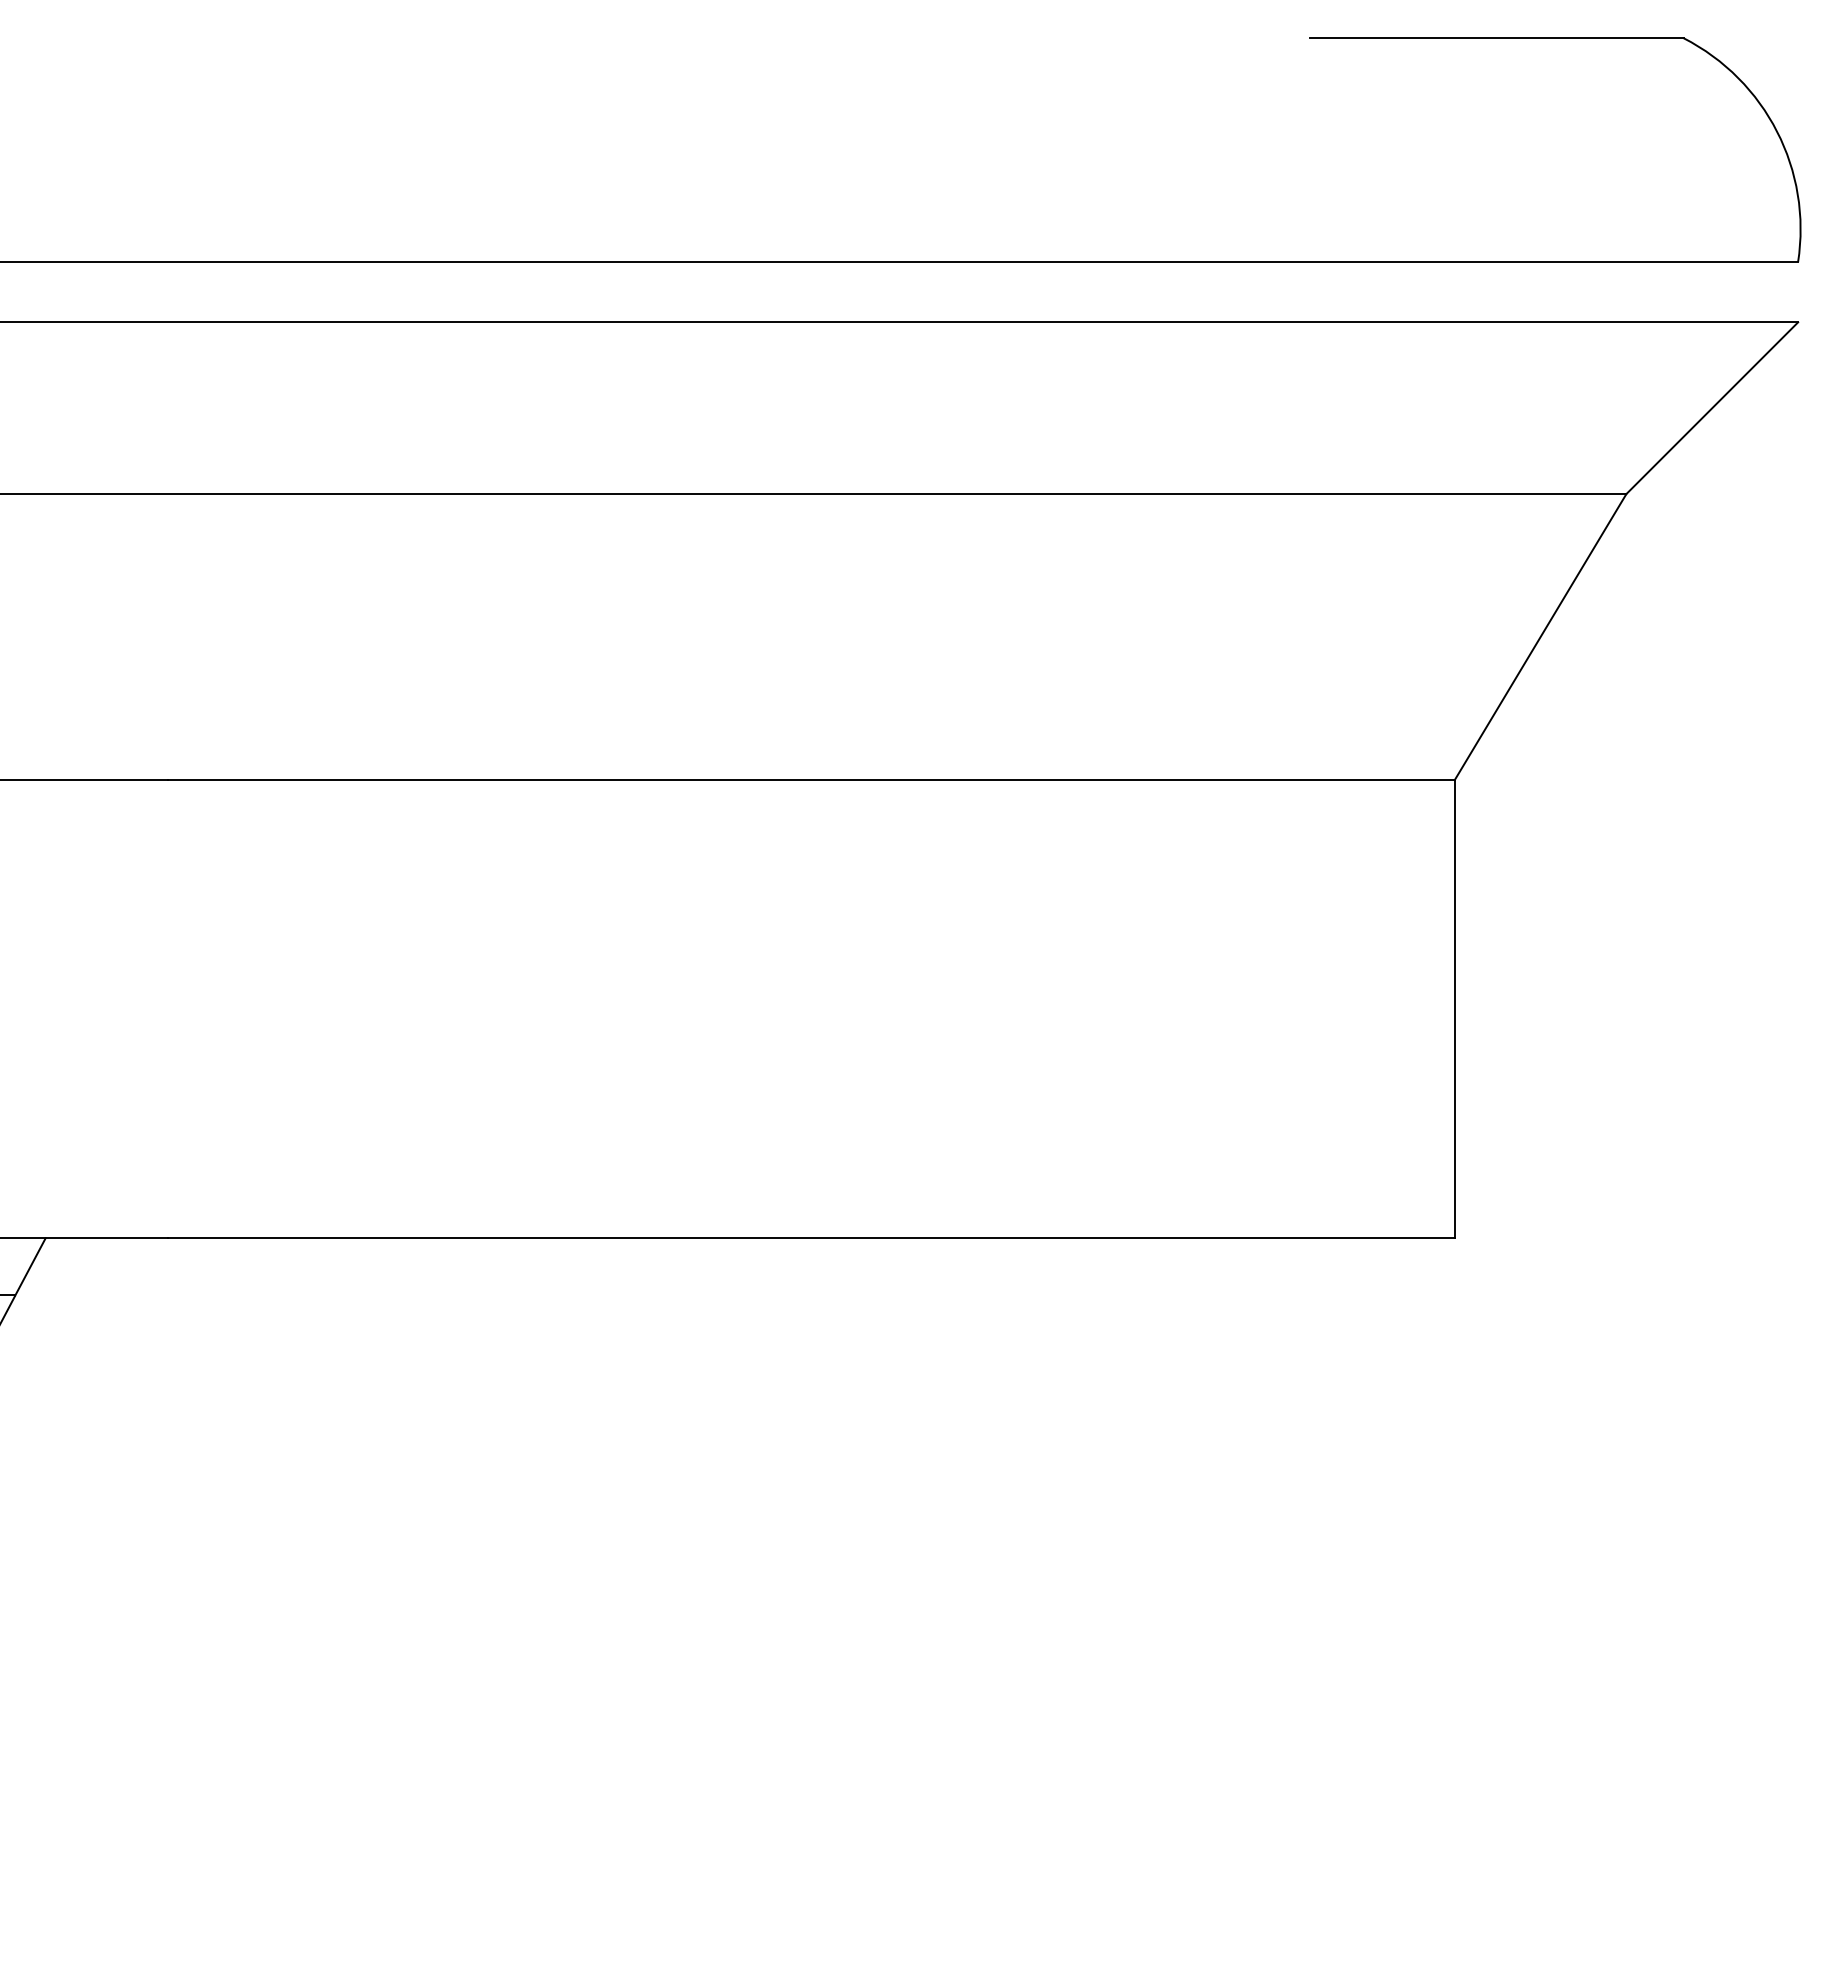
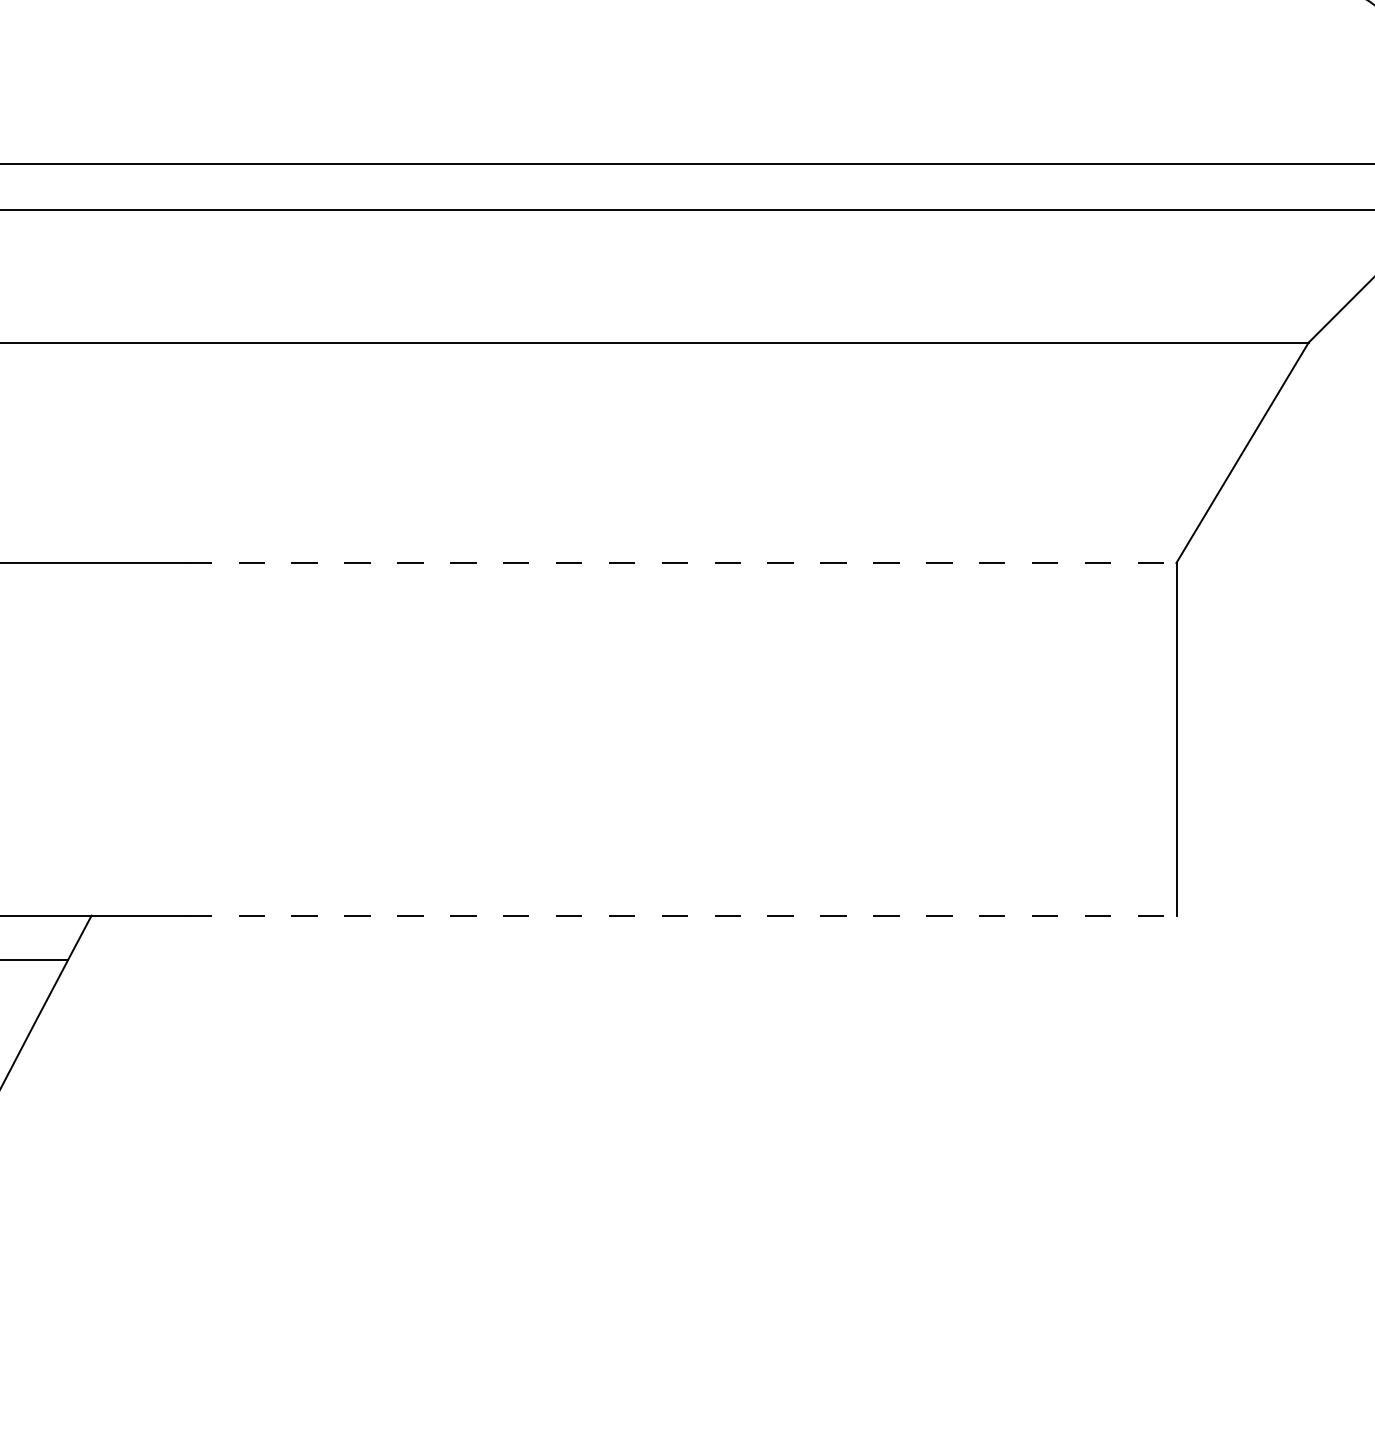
line: (811, 780) -> (681, 563), solid -> dashed
line: (811, 1238) -> (681, 915), solid -> dashed

